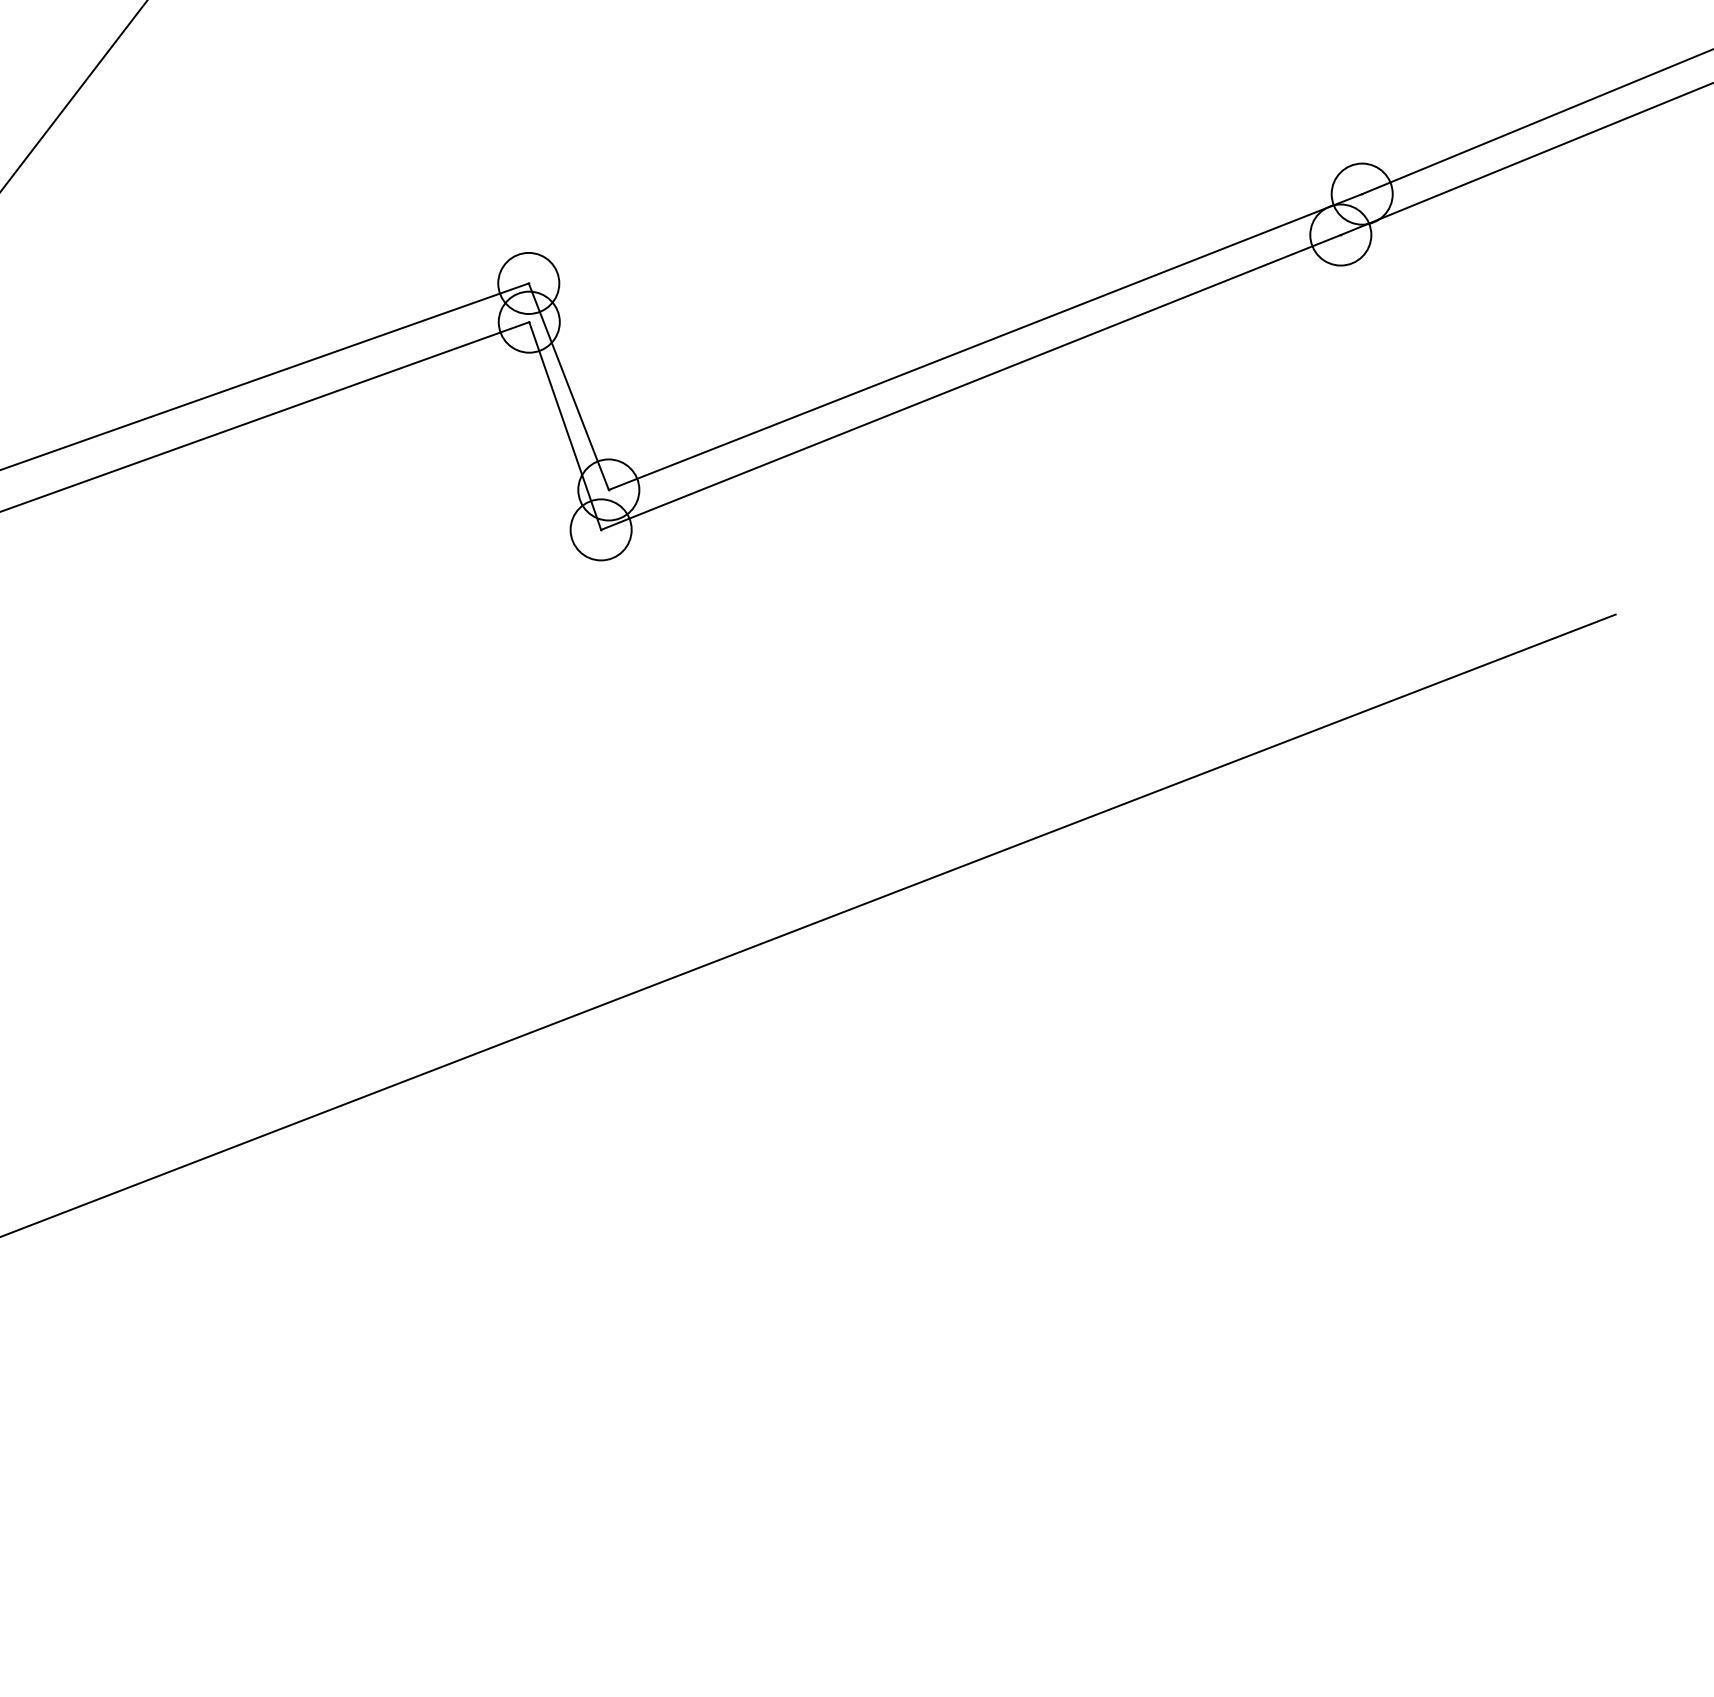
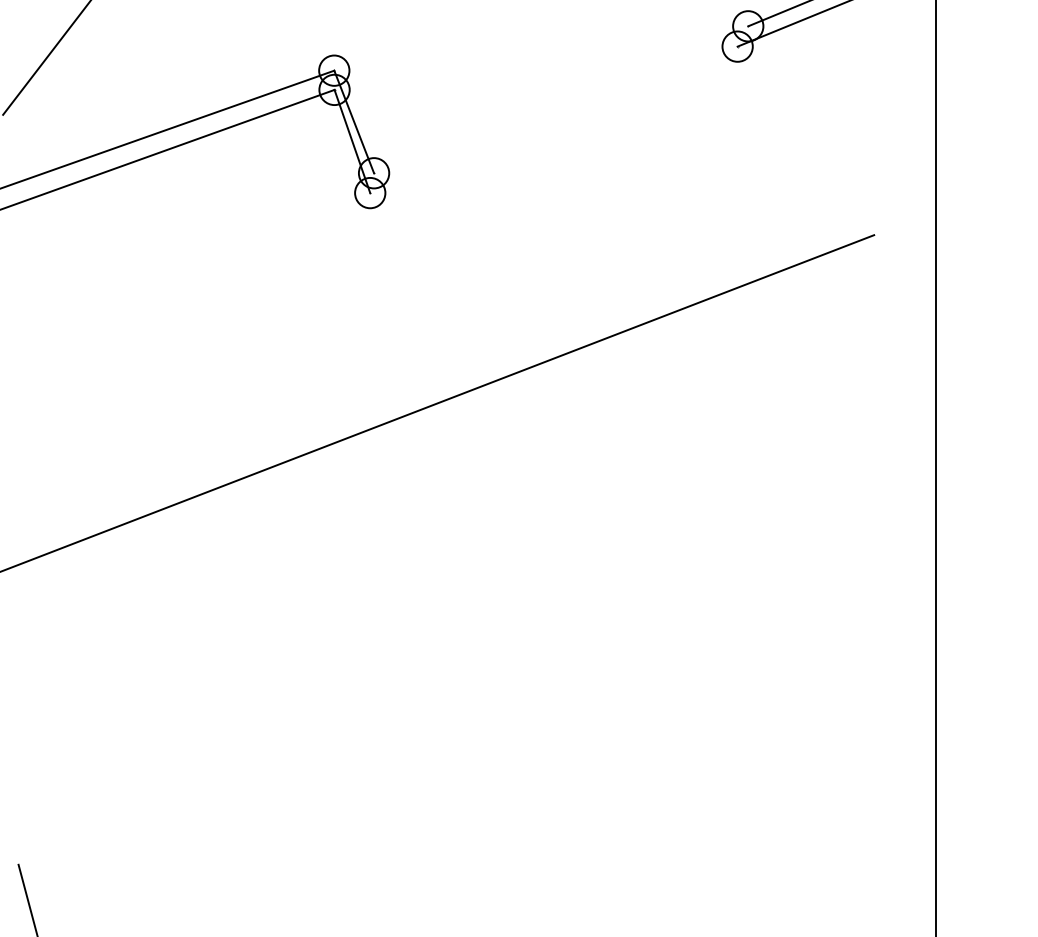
line: (986, 341) -> (561, 99), removed
line: (970, 381) -> (553, 119), removed

